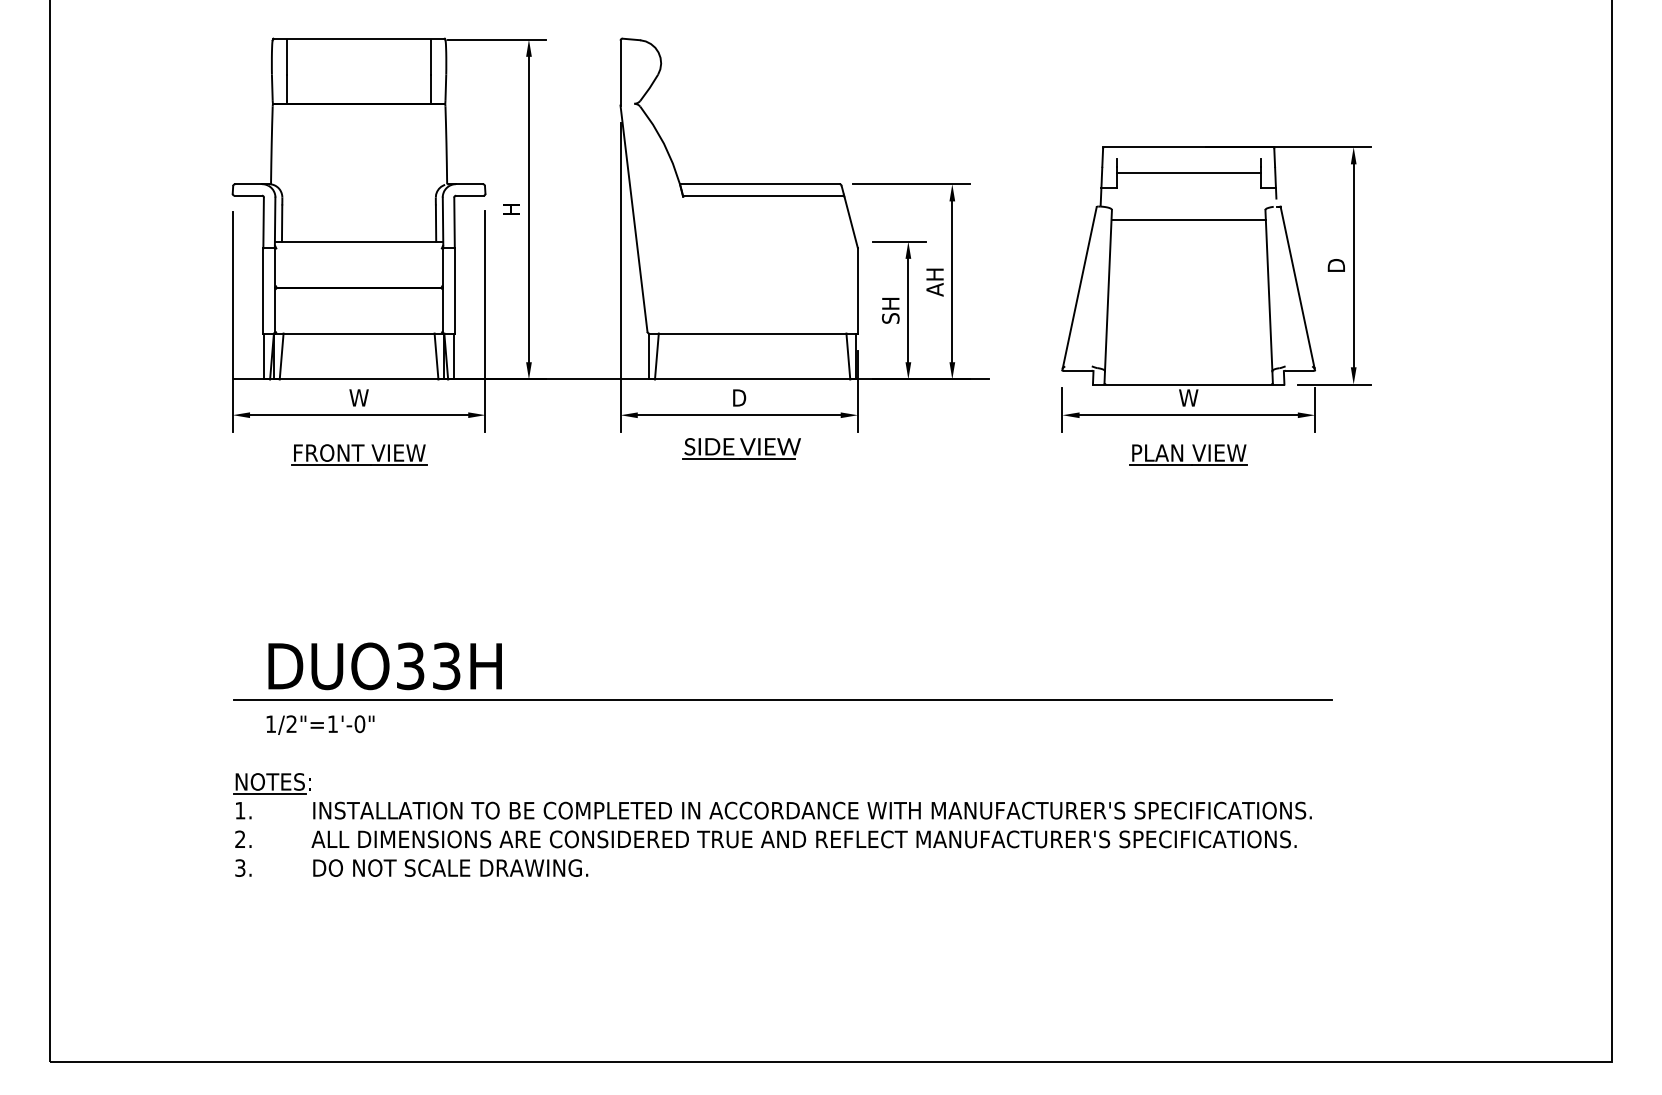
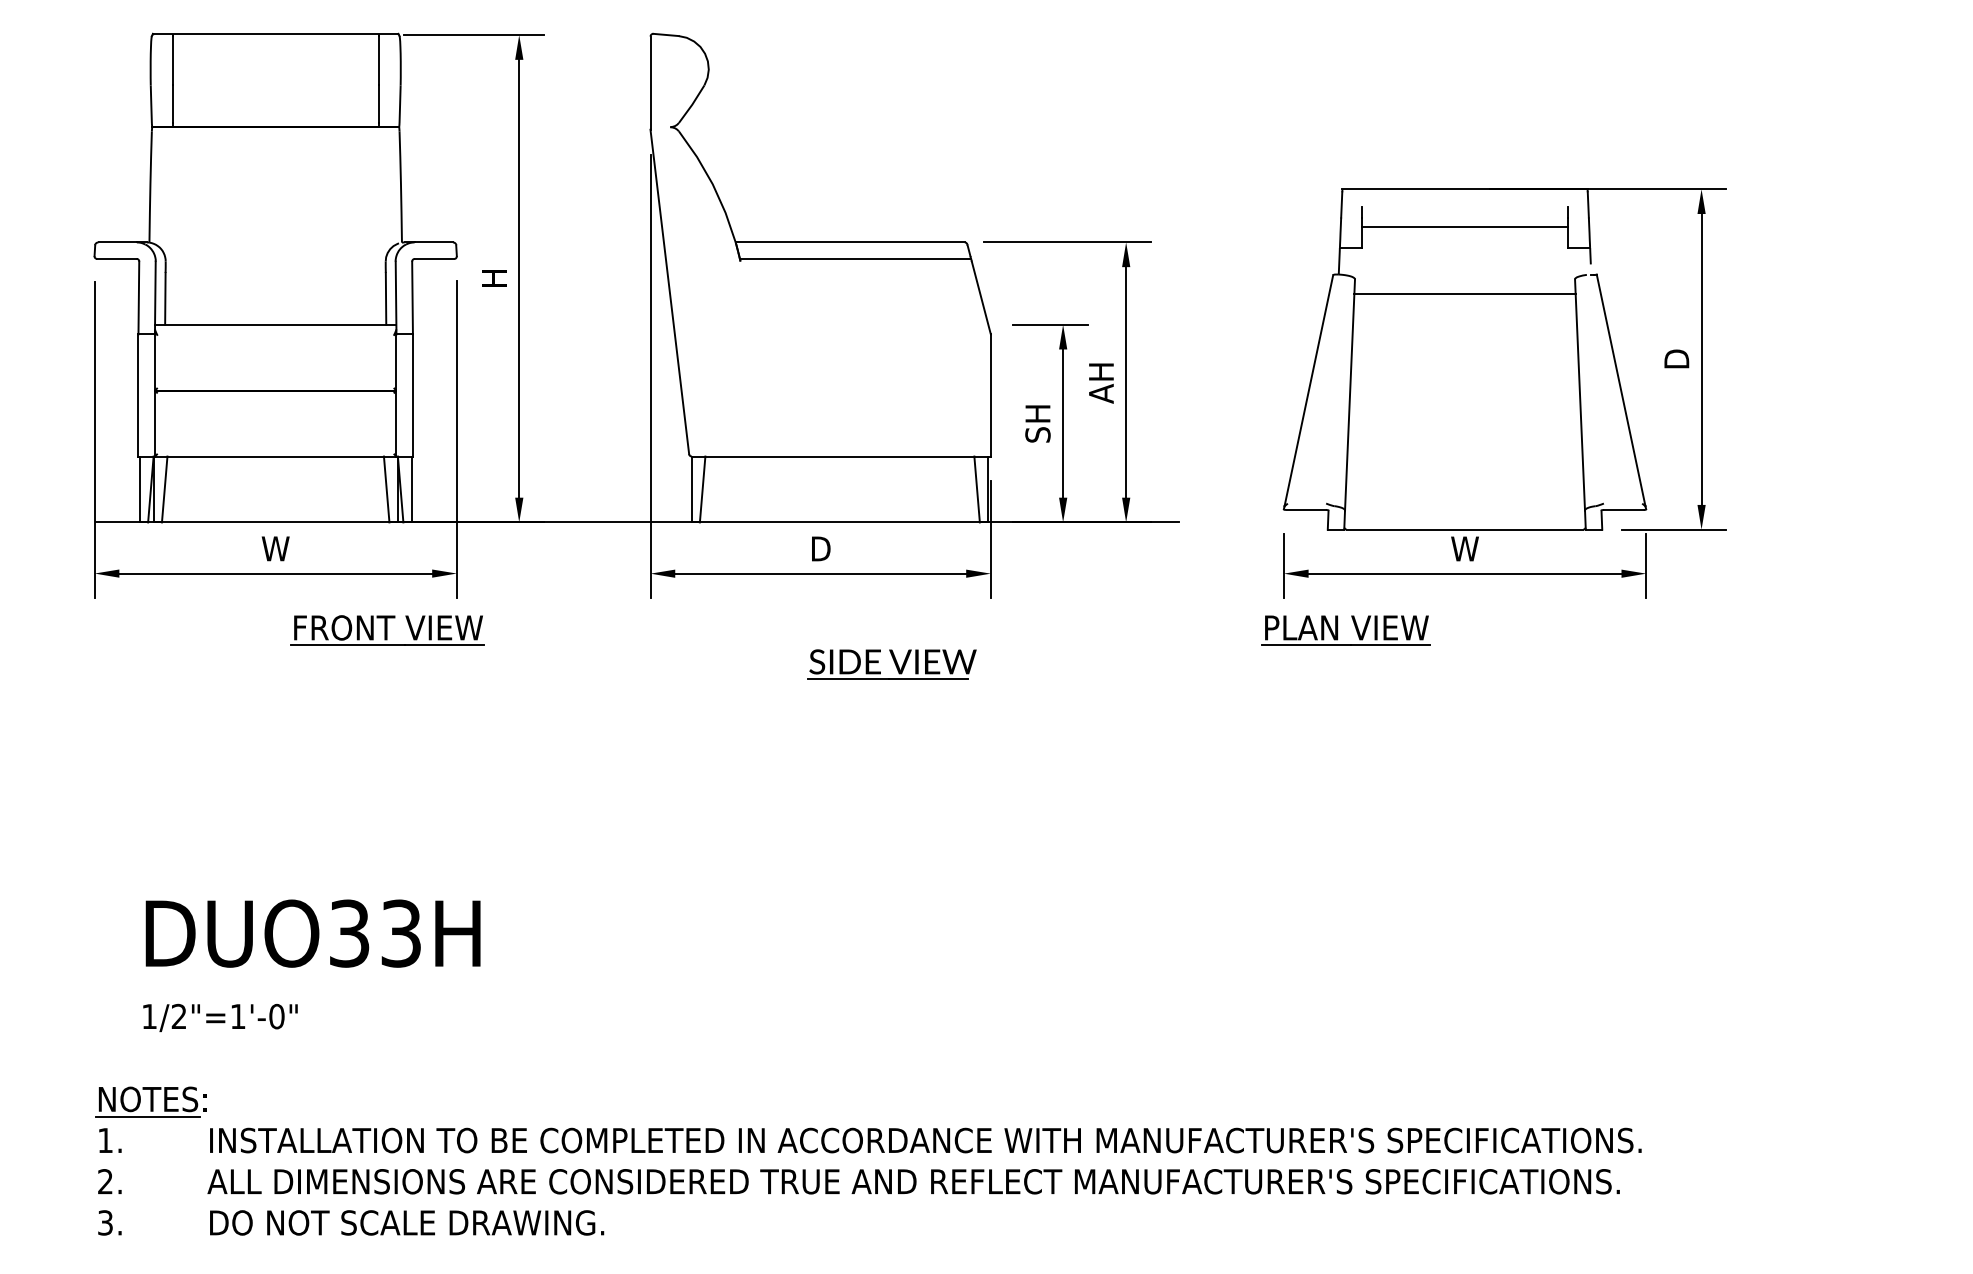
part: (741, 448) -> (891, 664), moved
part: (359, 454) -> (388, 629), moved
part: (1188, 454) -> (1345, 629), moved
line: (782, 699) -> (882, 981), removed

